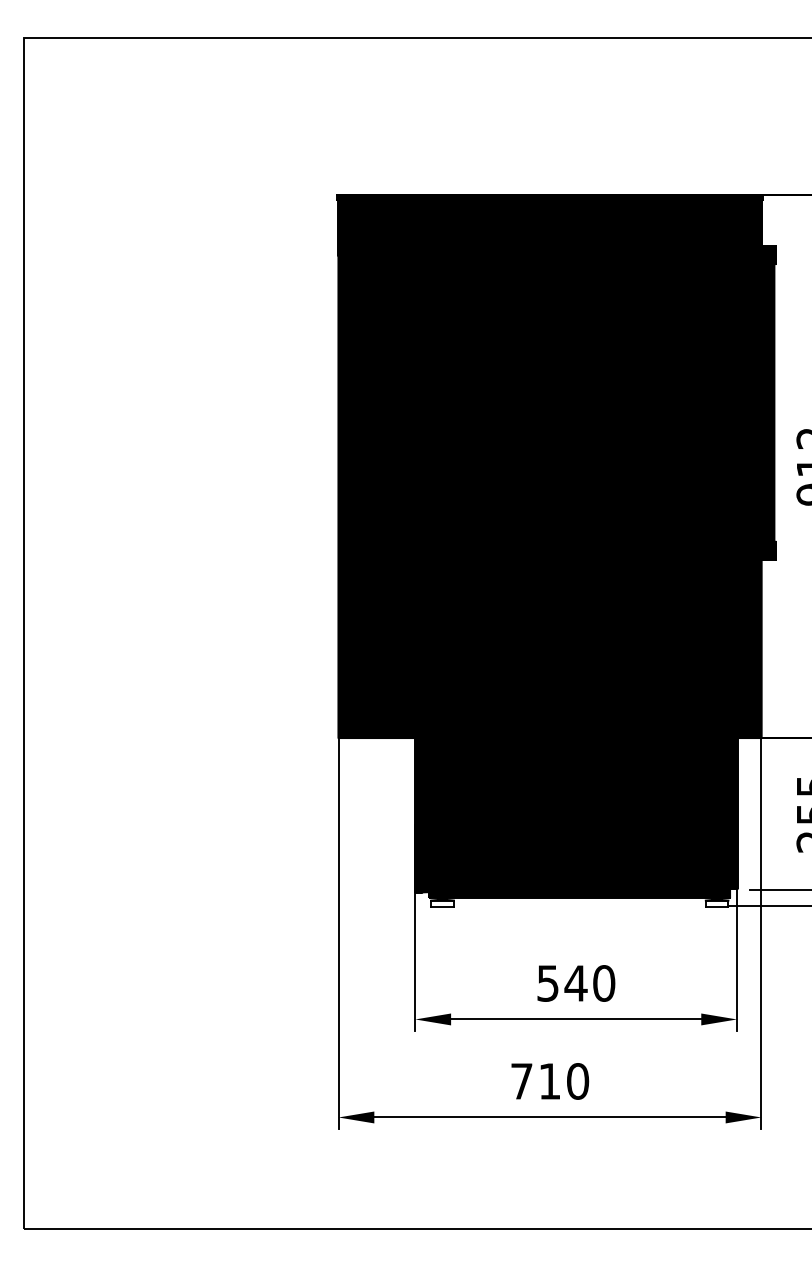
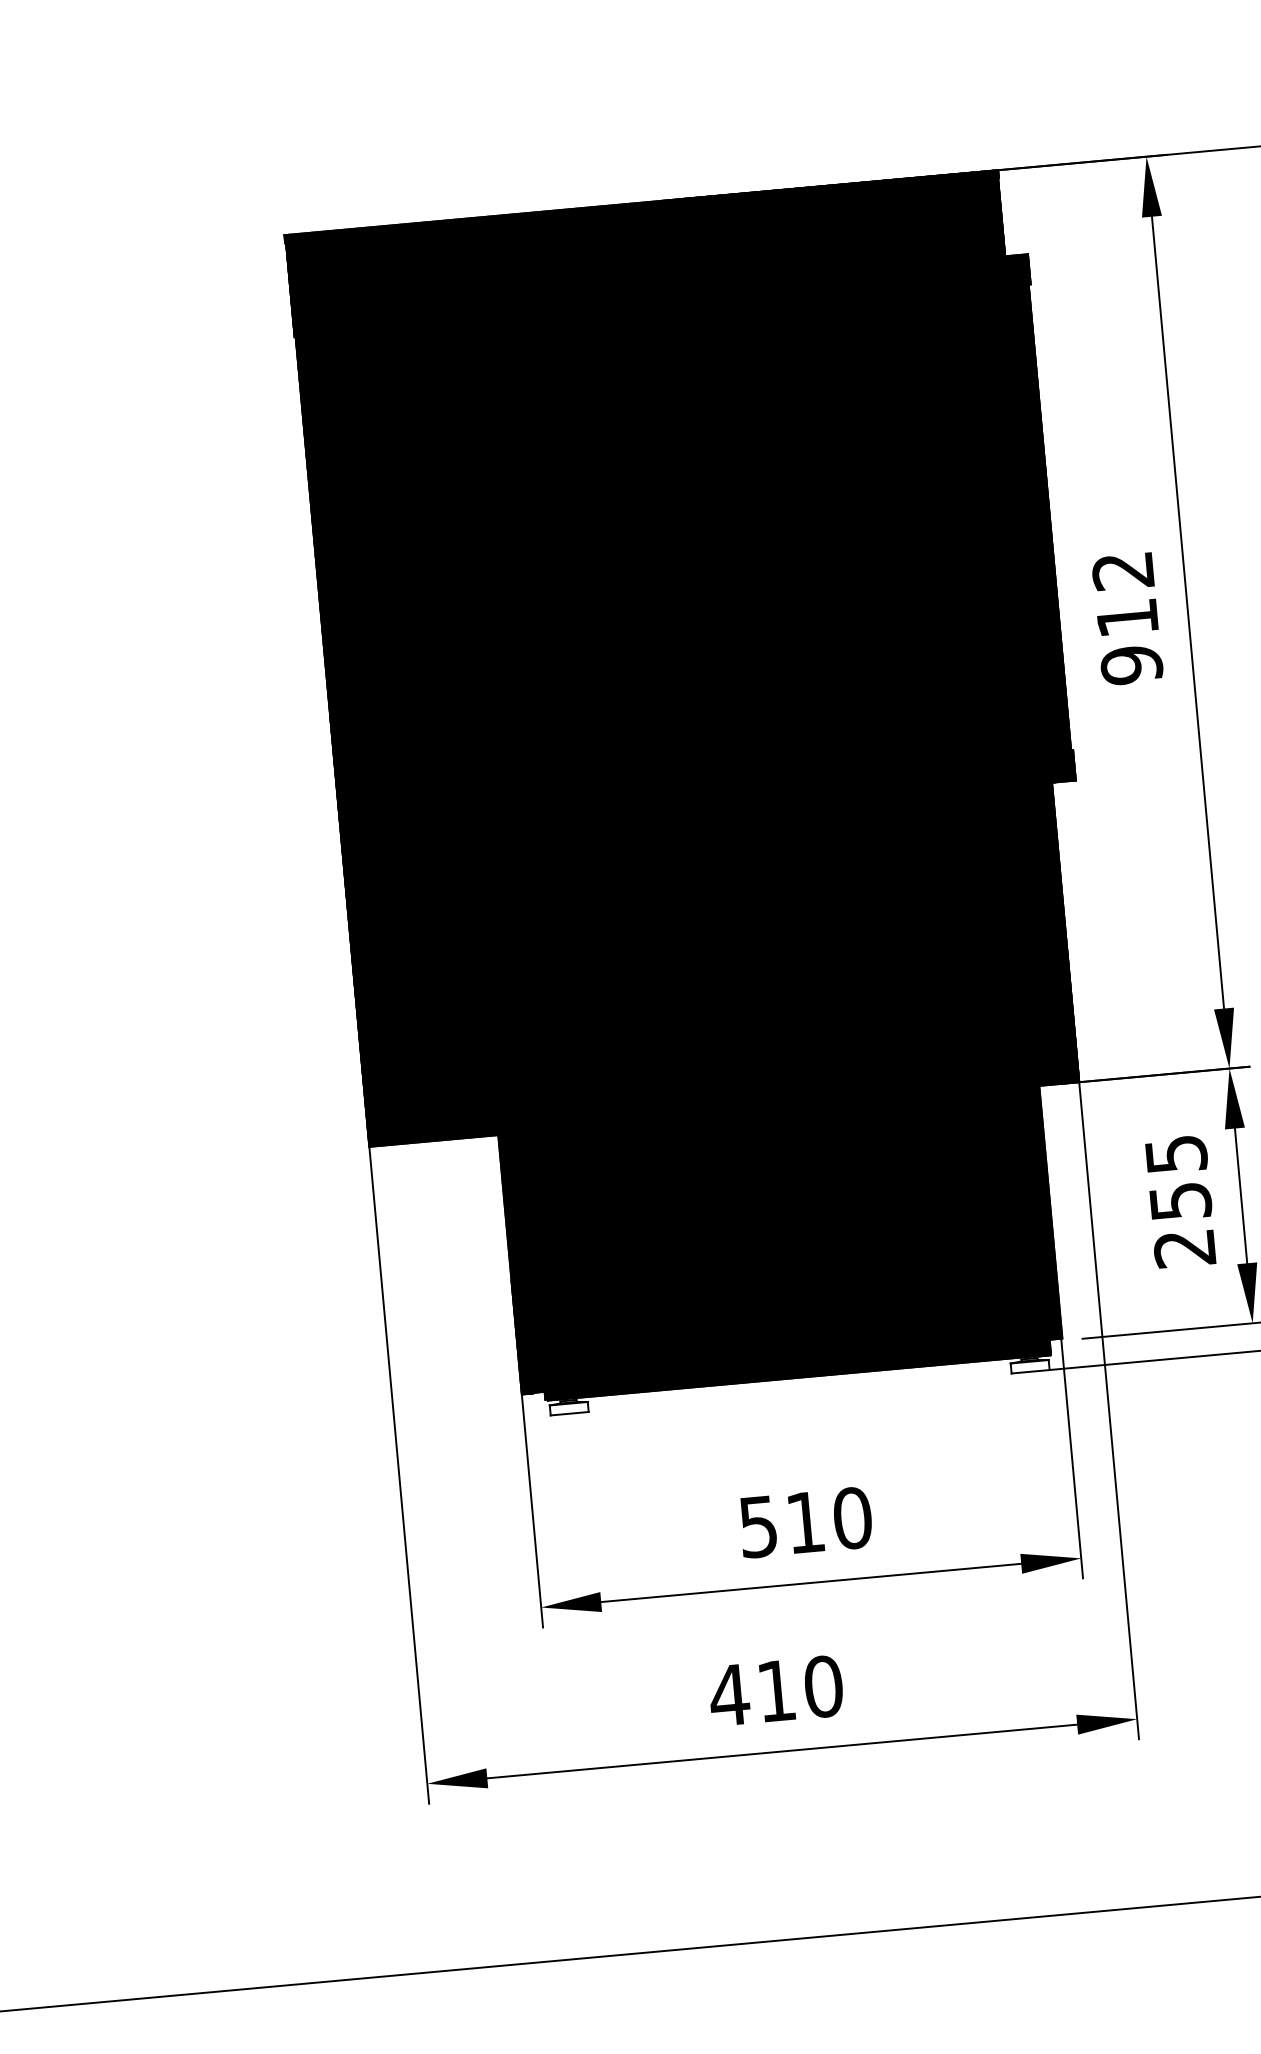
text: (575, 983) -> (804, 1522), 540 -> 510
text: (521, 1081) -> (728, 1695), 710 -> 410

